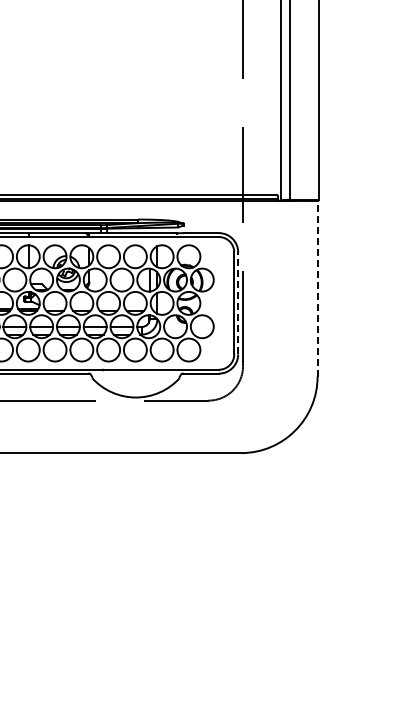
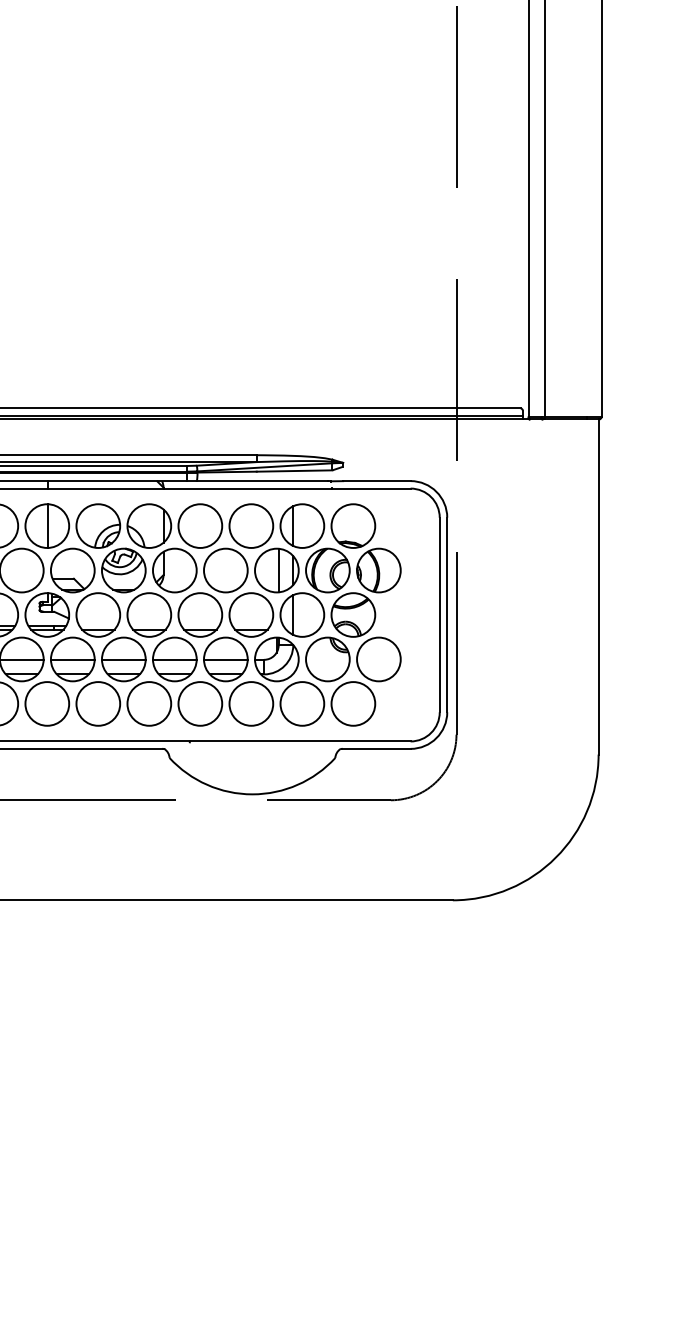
line: (317, 288) -> (598, 586), dashed -> solid
line: (238, 302) -> (447, 613), dashed -> solid

